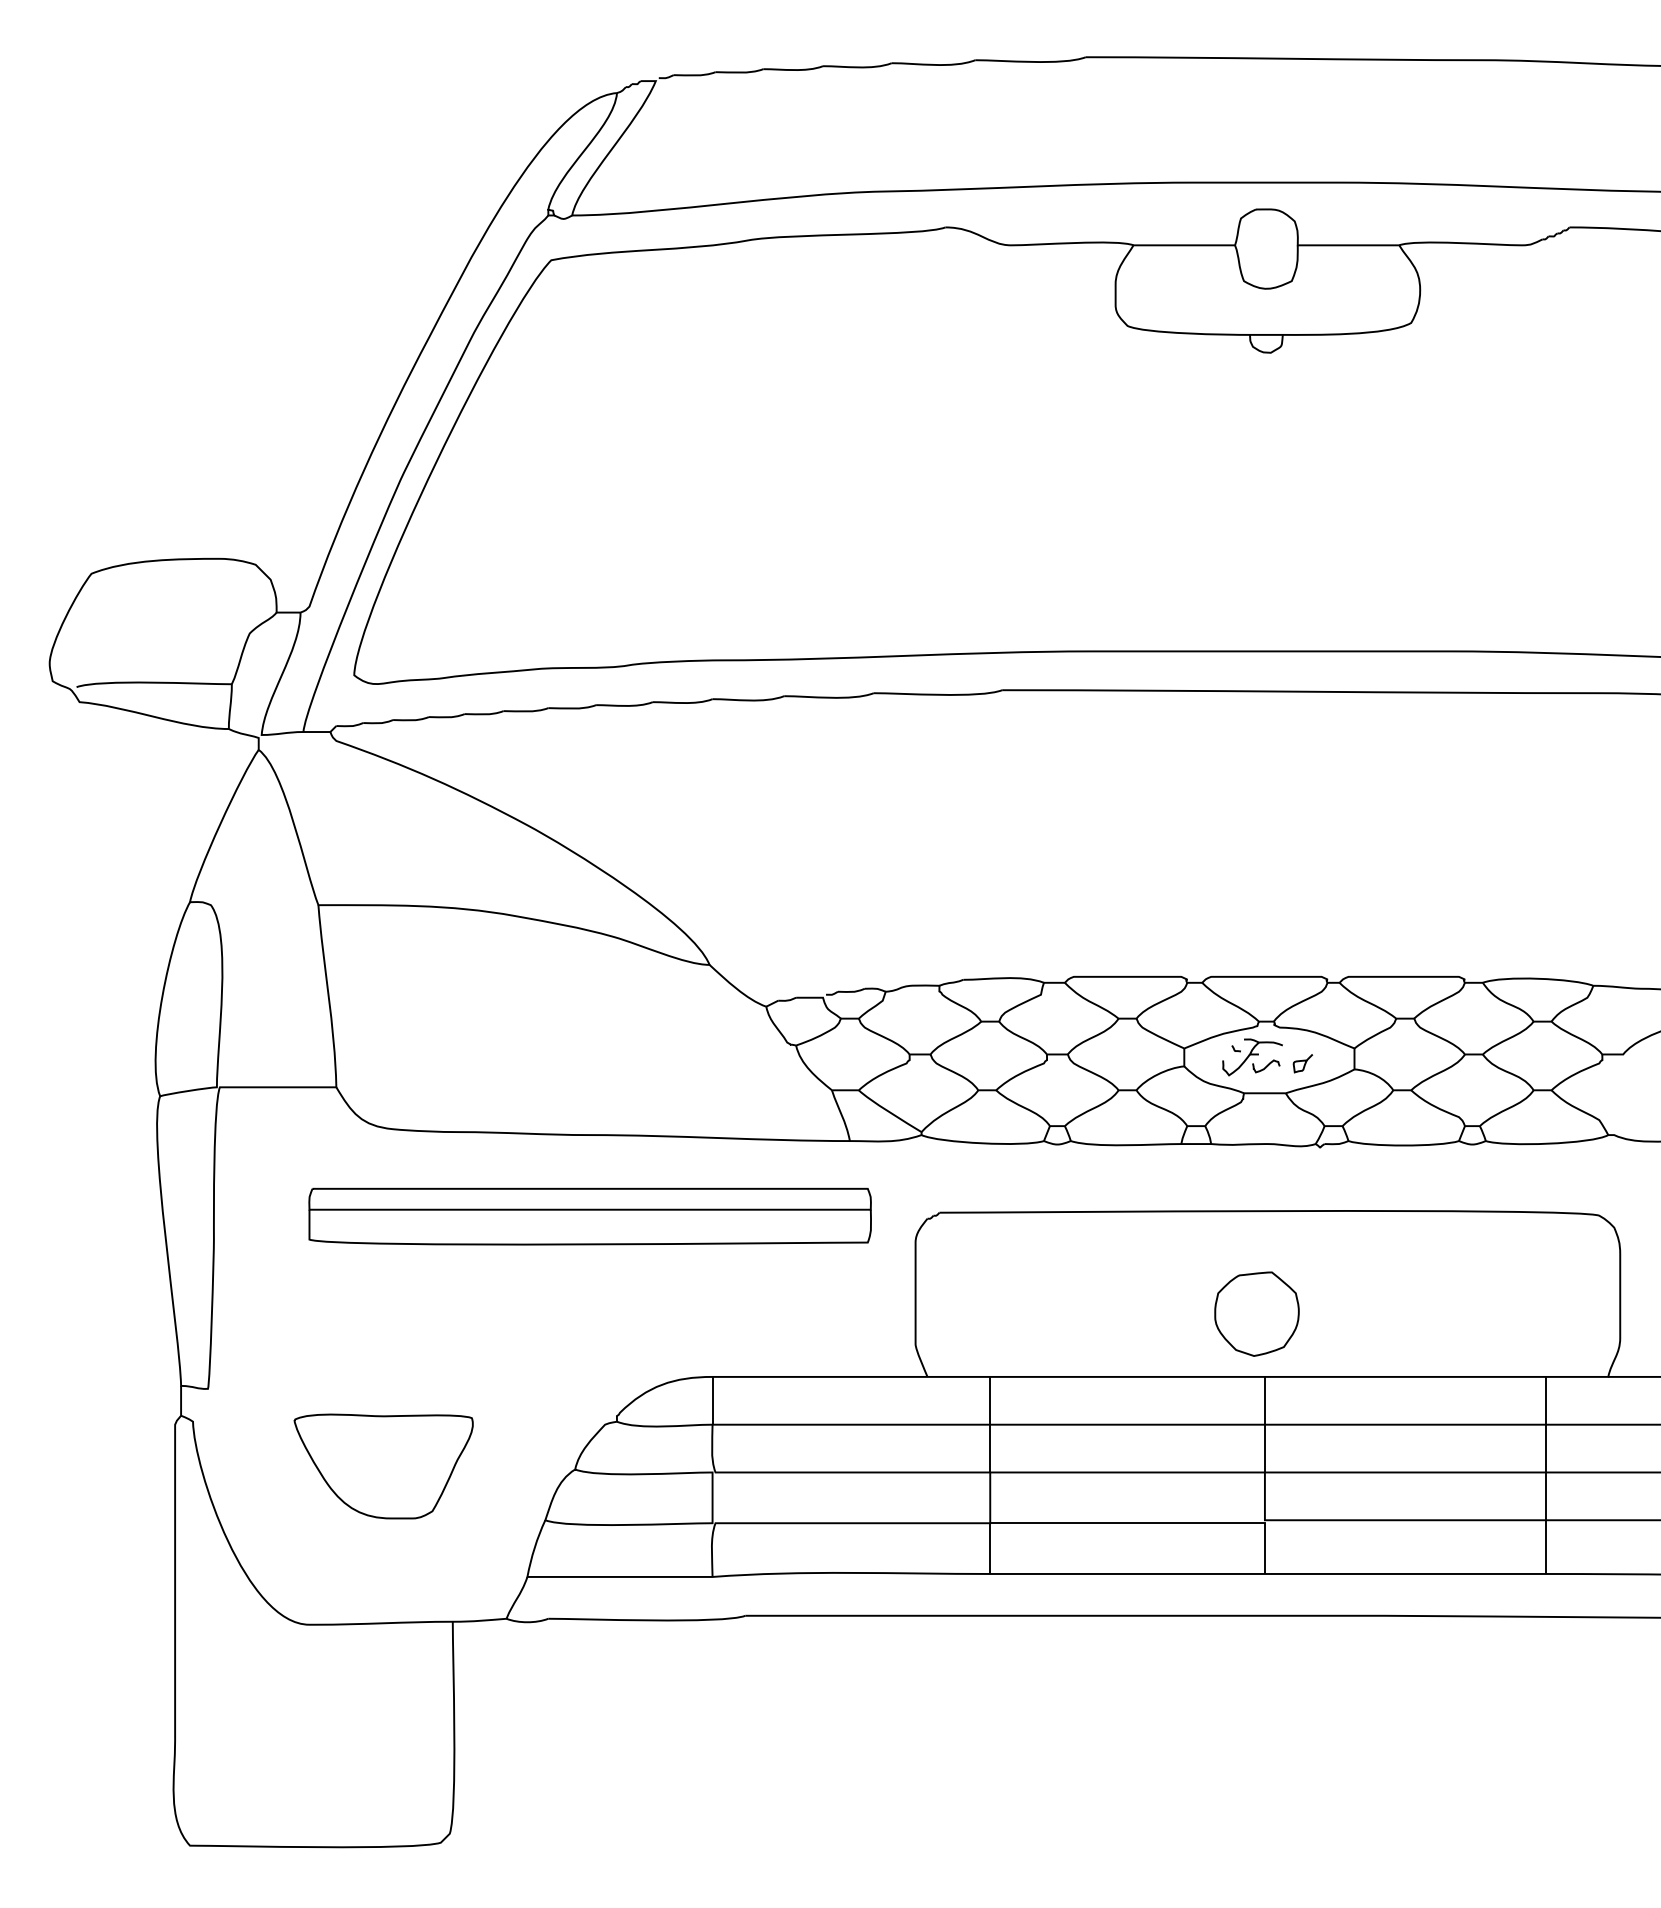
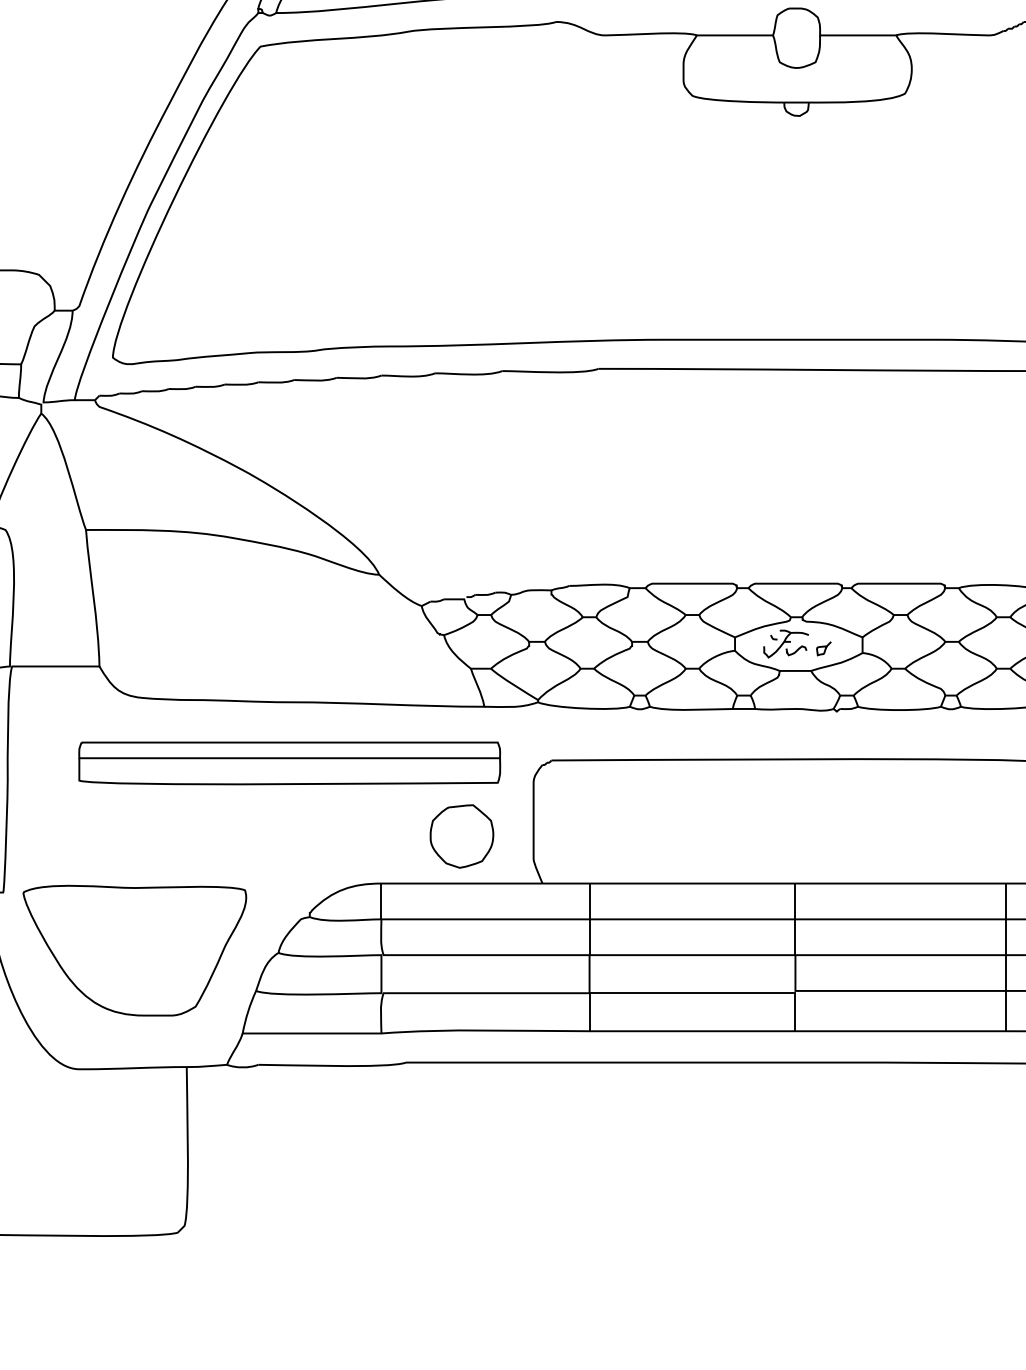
part: (1256, 1313) -> (461, 836), moved
part: (383, 1466) -> (134, 950), size x1.67

